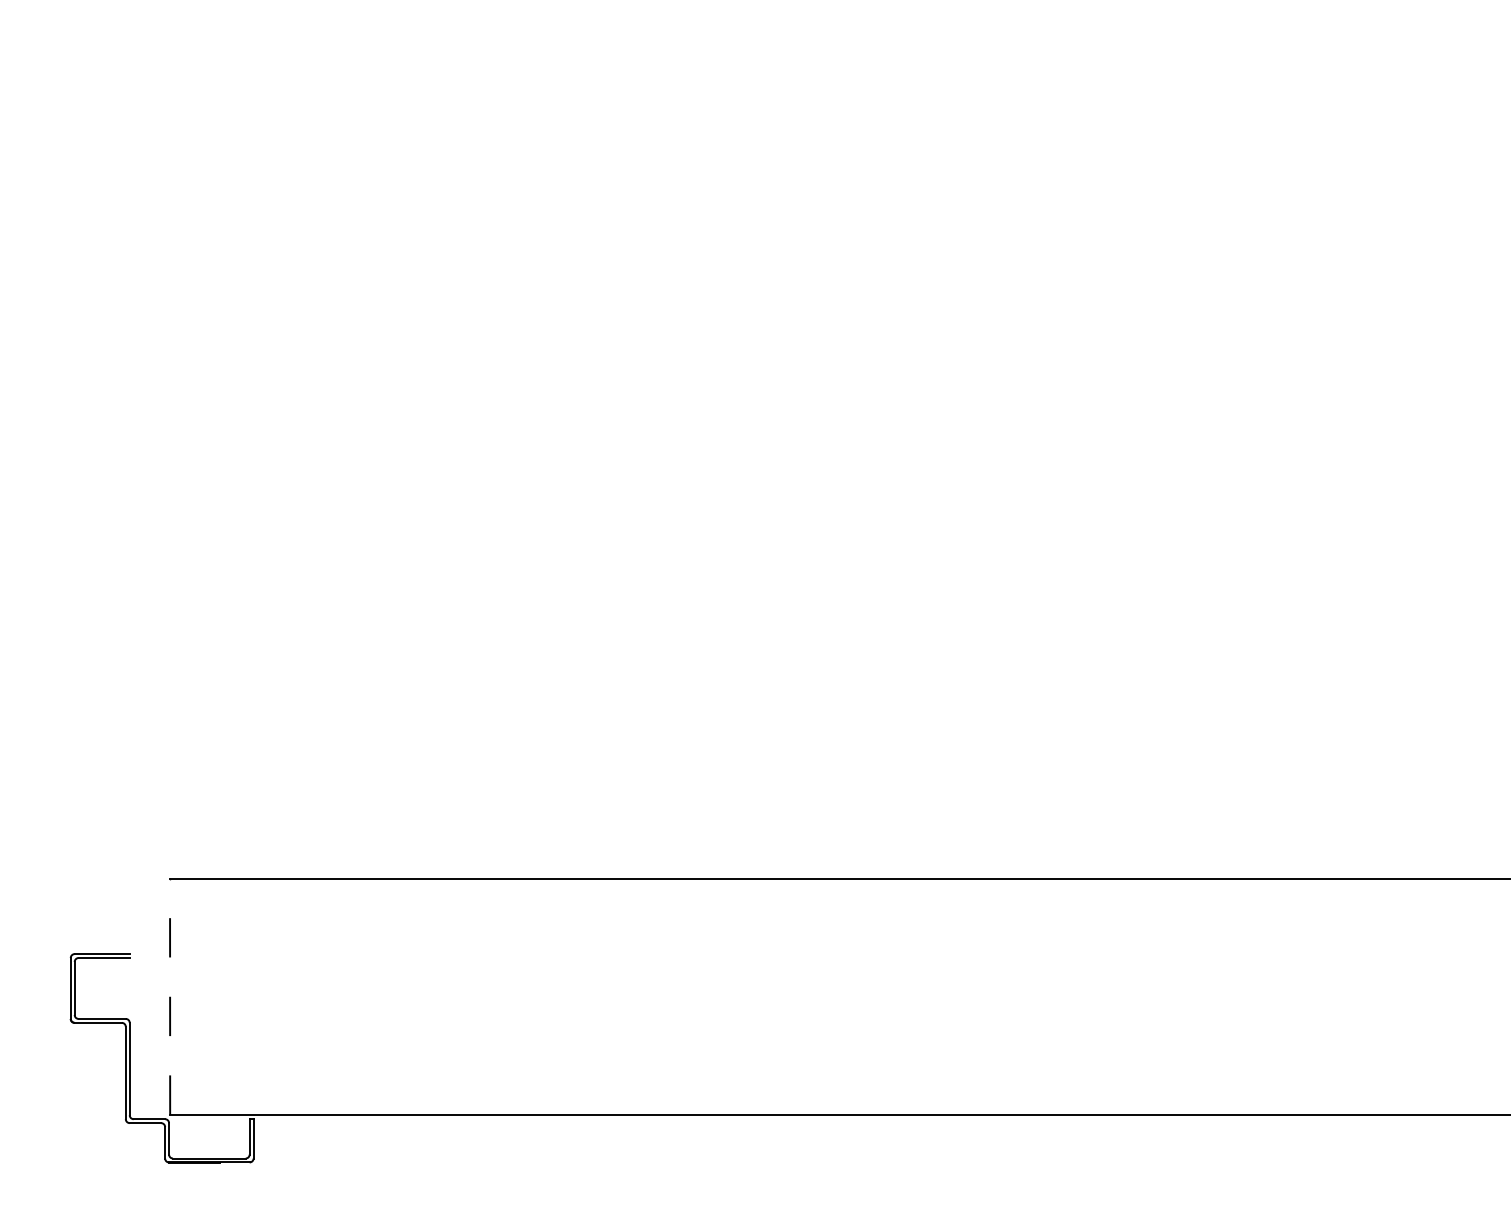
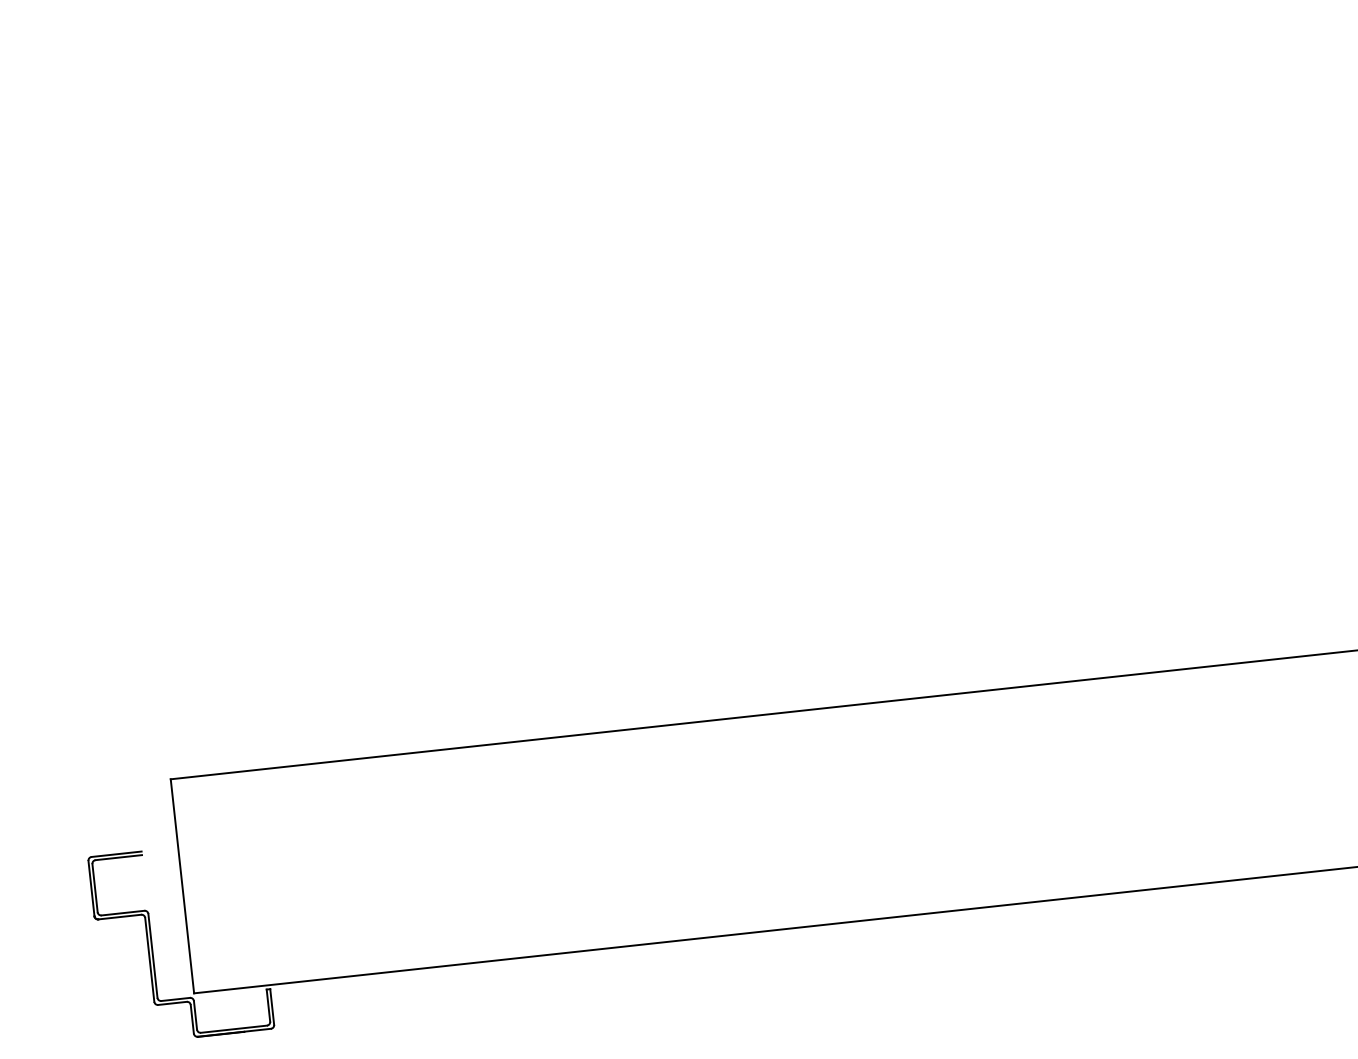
line: (170, 996) -> (182, 886), dashed -> solid

